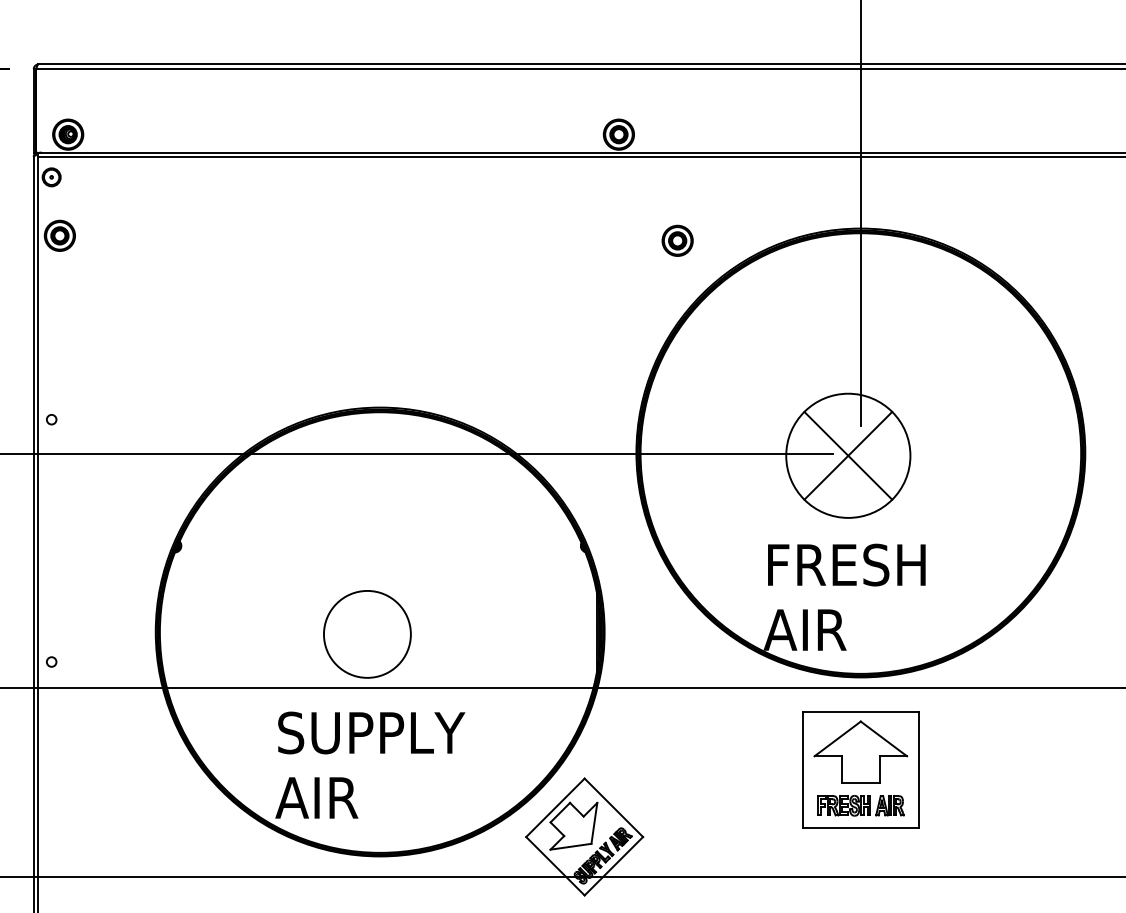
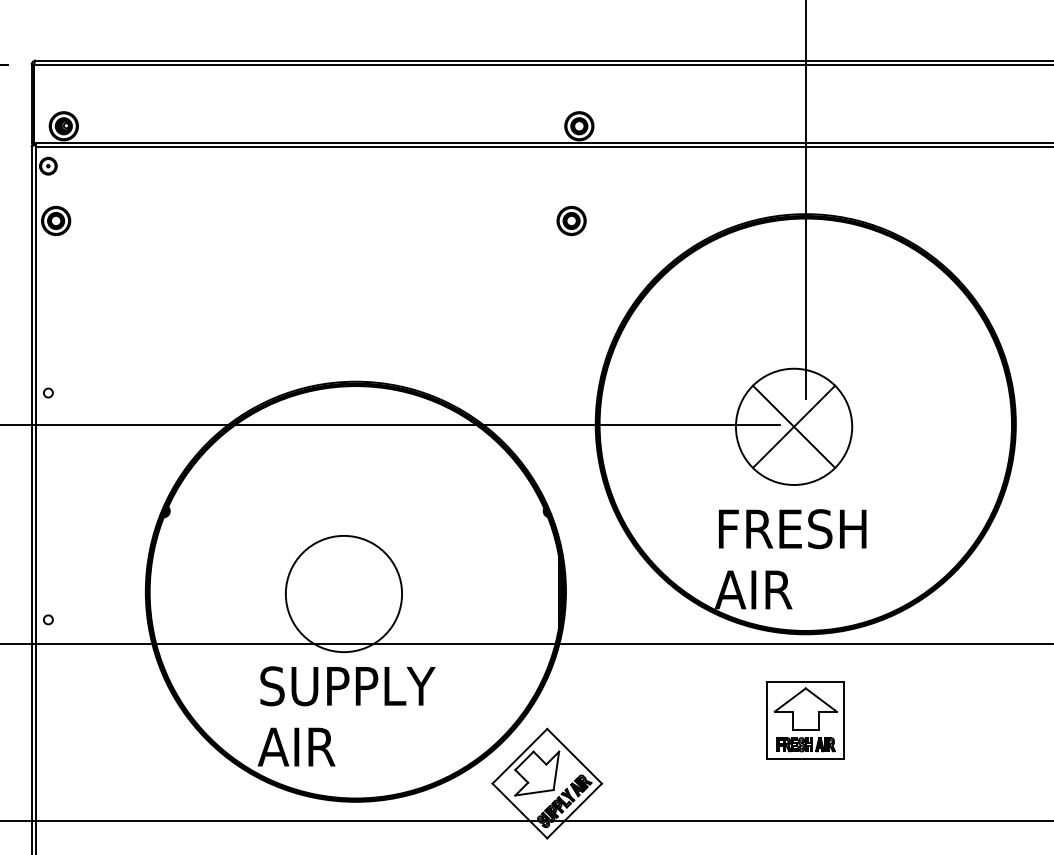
part: (677, 240) -> (571, 220), moved
circle: (367, 634) -> (344, 594), size x1.43
part: (860, 769) -> (805, 720), size x0.71

